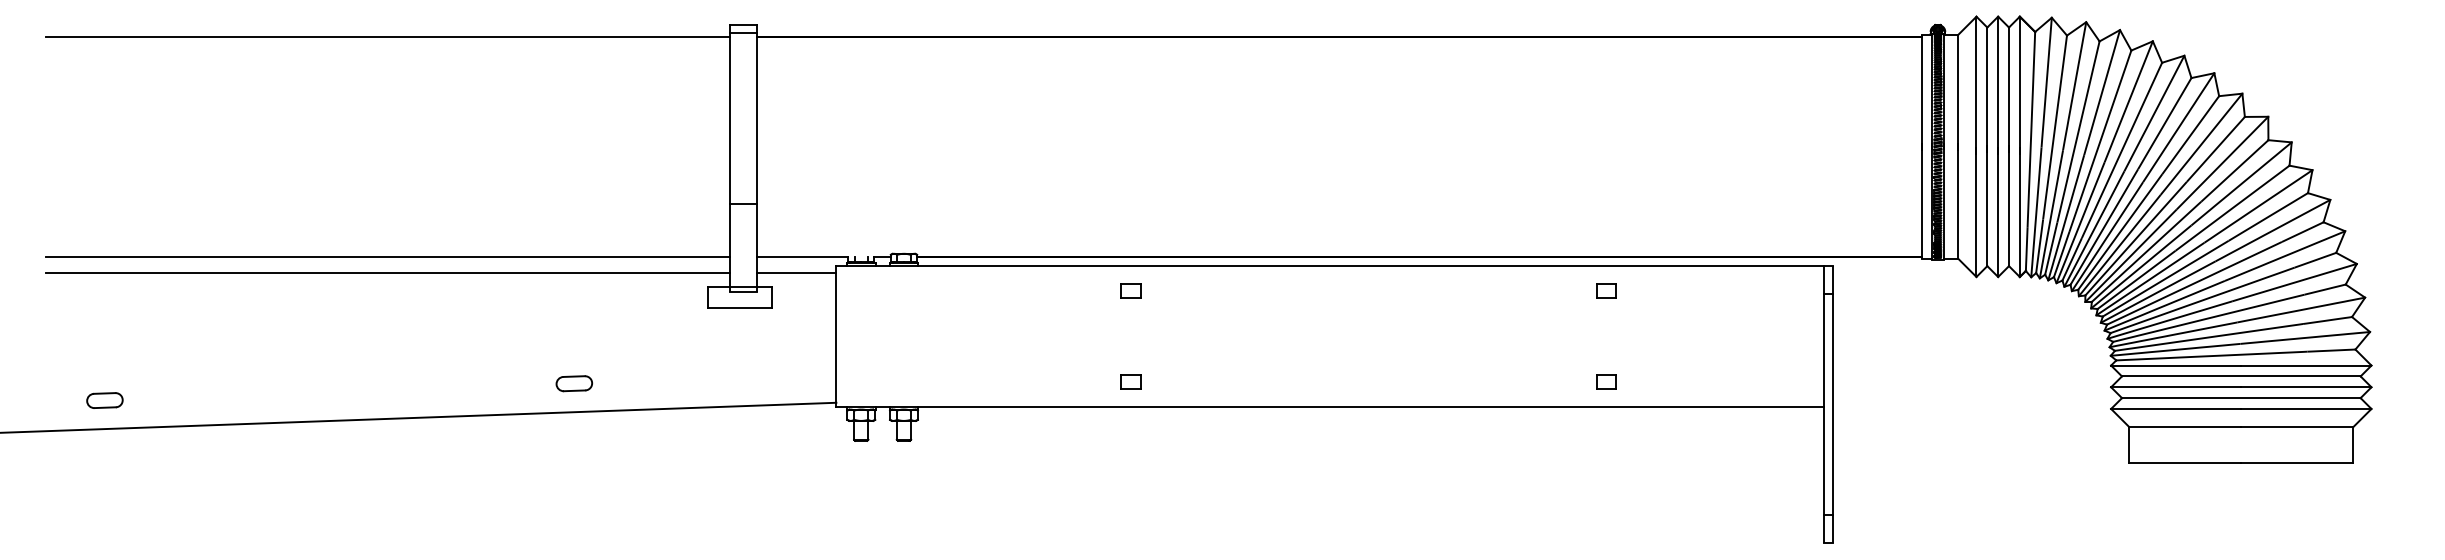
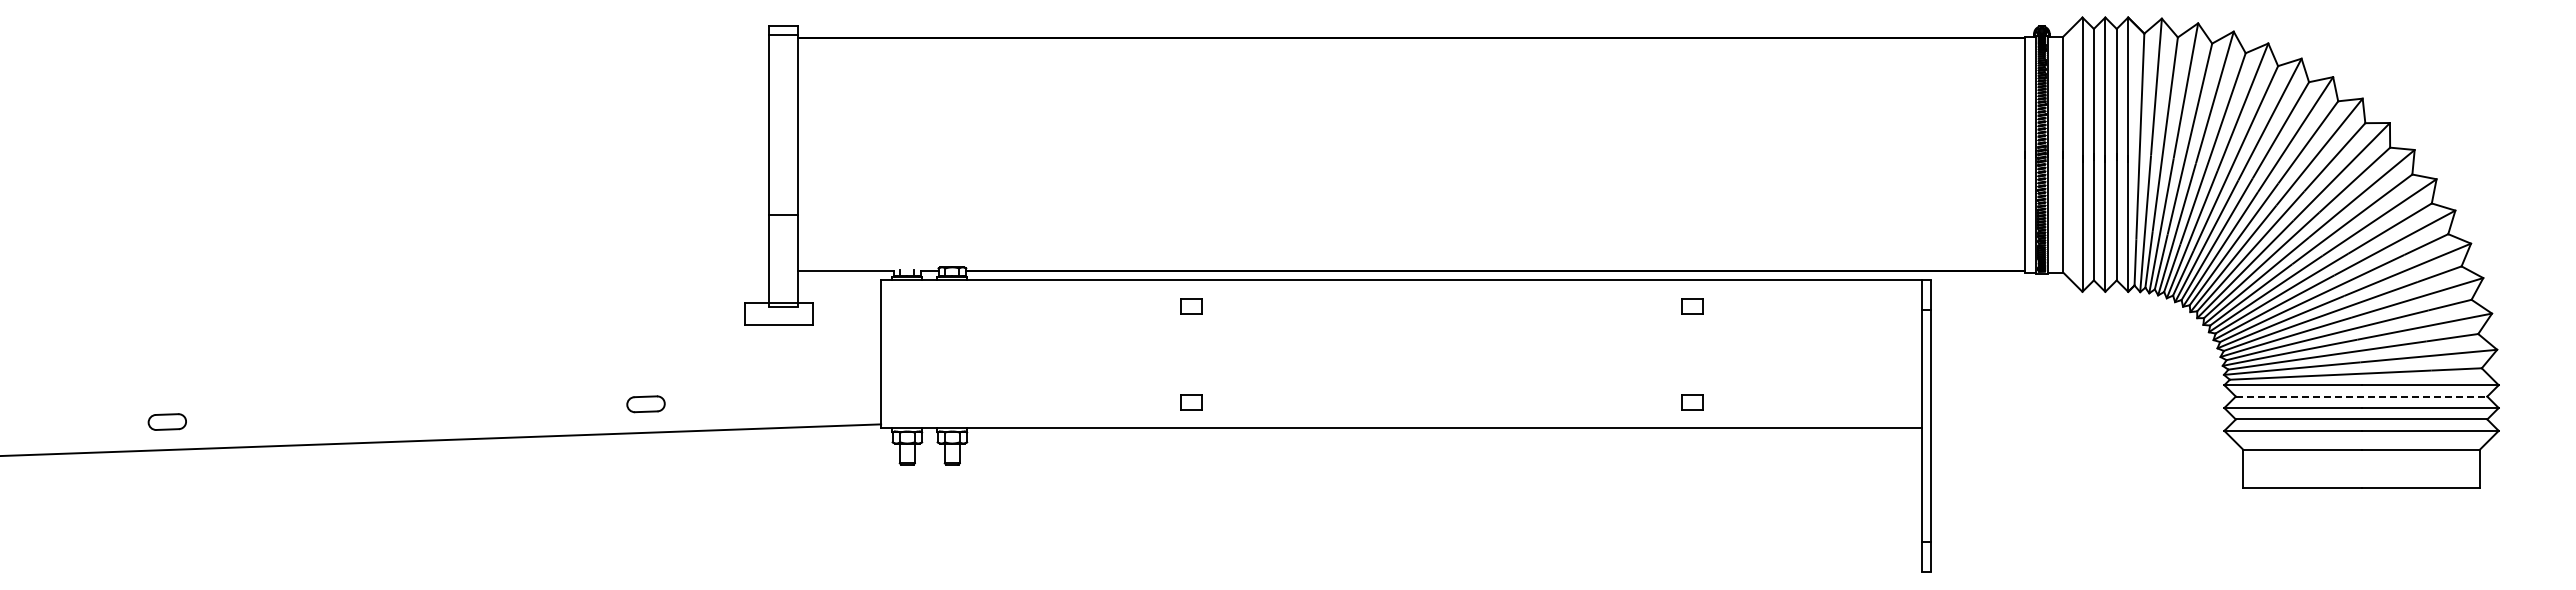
line: (387, 36) -> (408, 38), removed
line: (387, 256) -> (408, 270), removed
line: (387, 272) -> (408, 287), removed
line: (796, 272) -> (839, 287), removed
line: (2241, 376) -> (2361, 396), solid -> dashed
part: (573, 383) -> (645, 404), moved
part: (104, 400) -> (166, 421), moved

